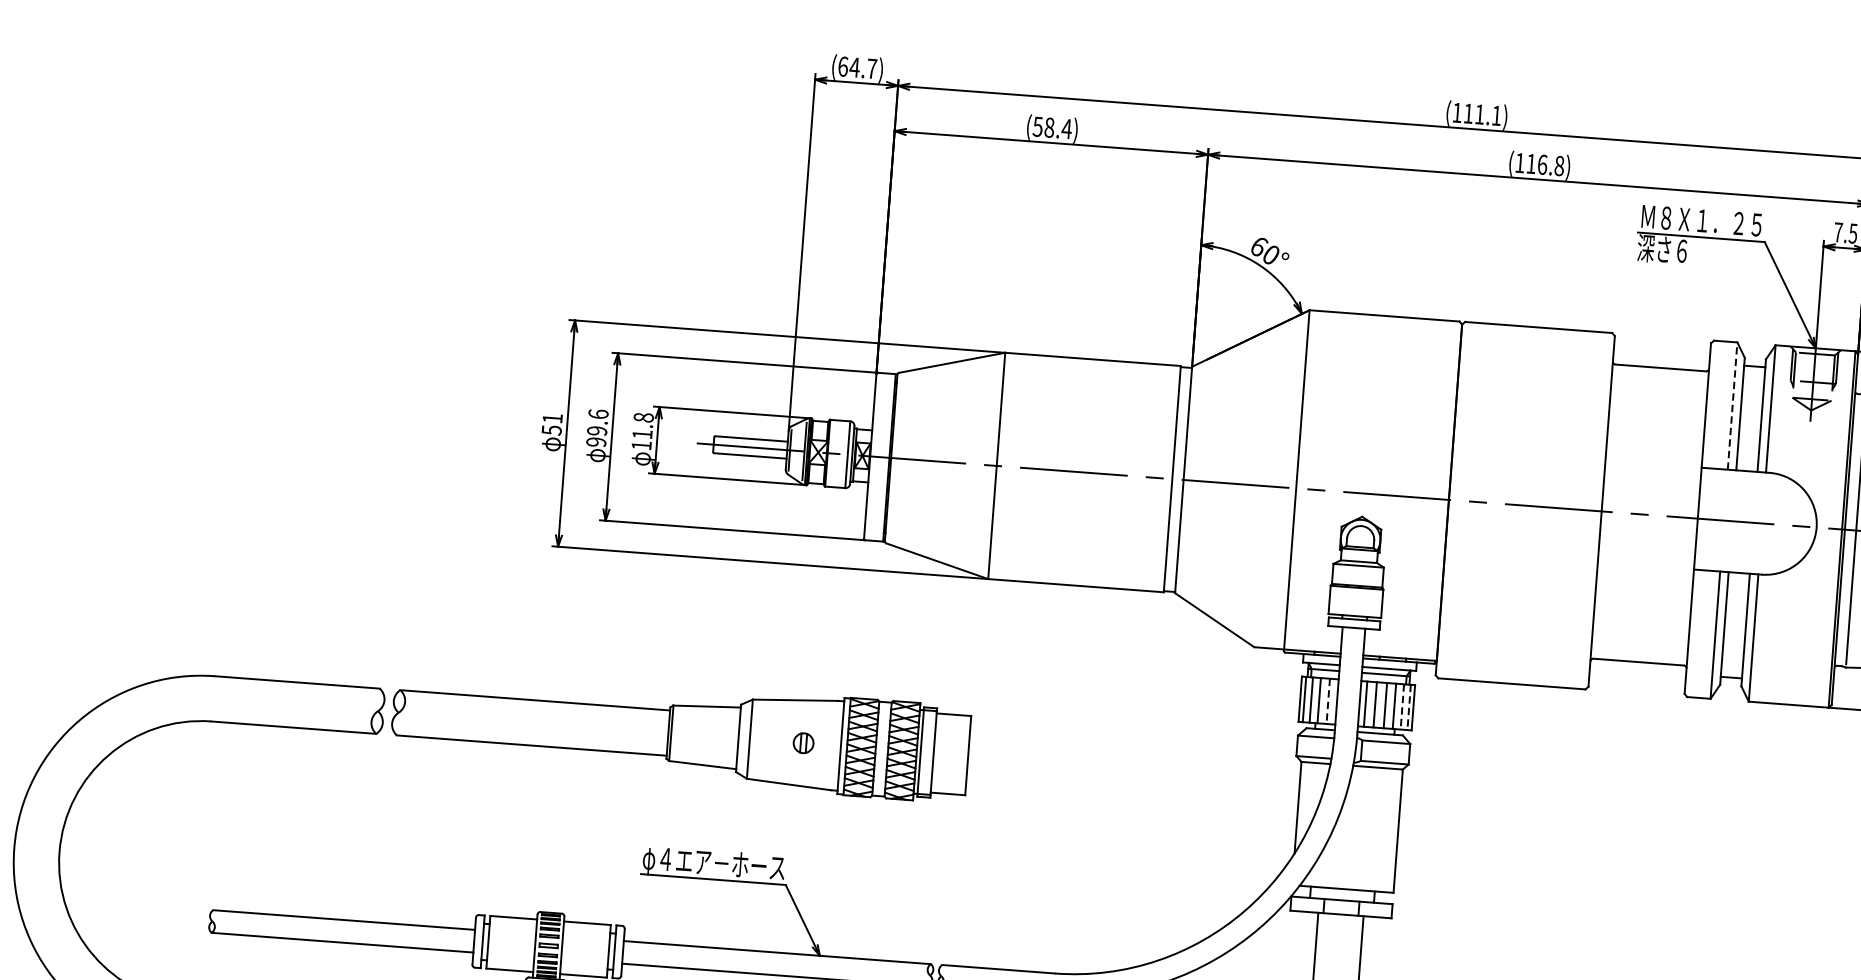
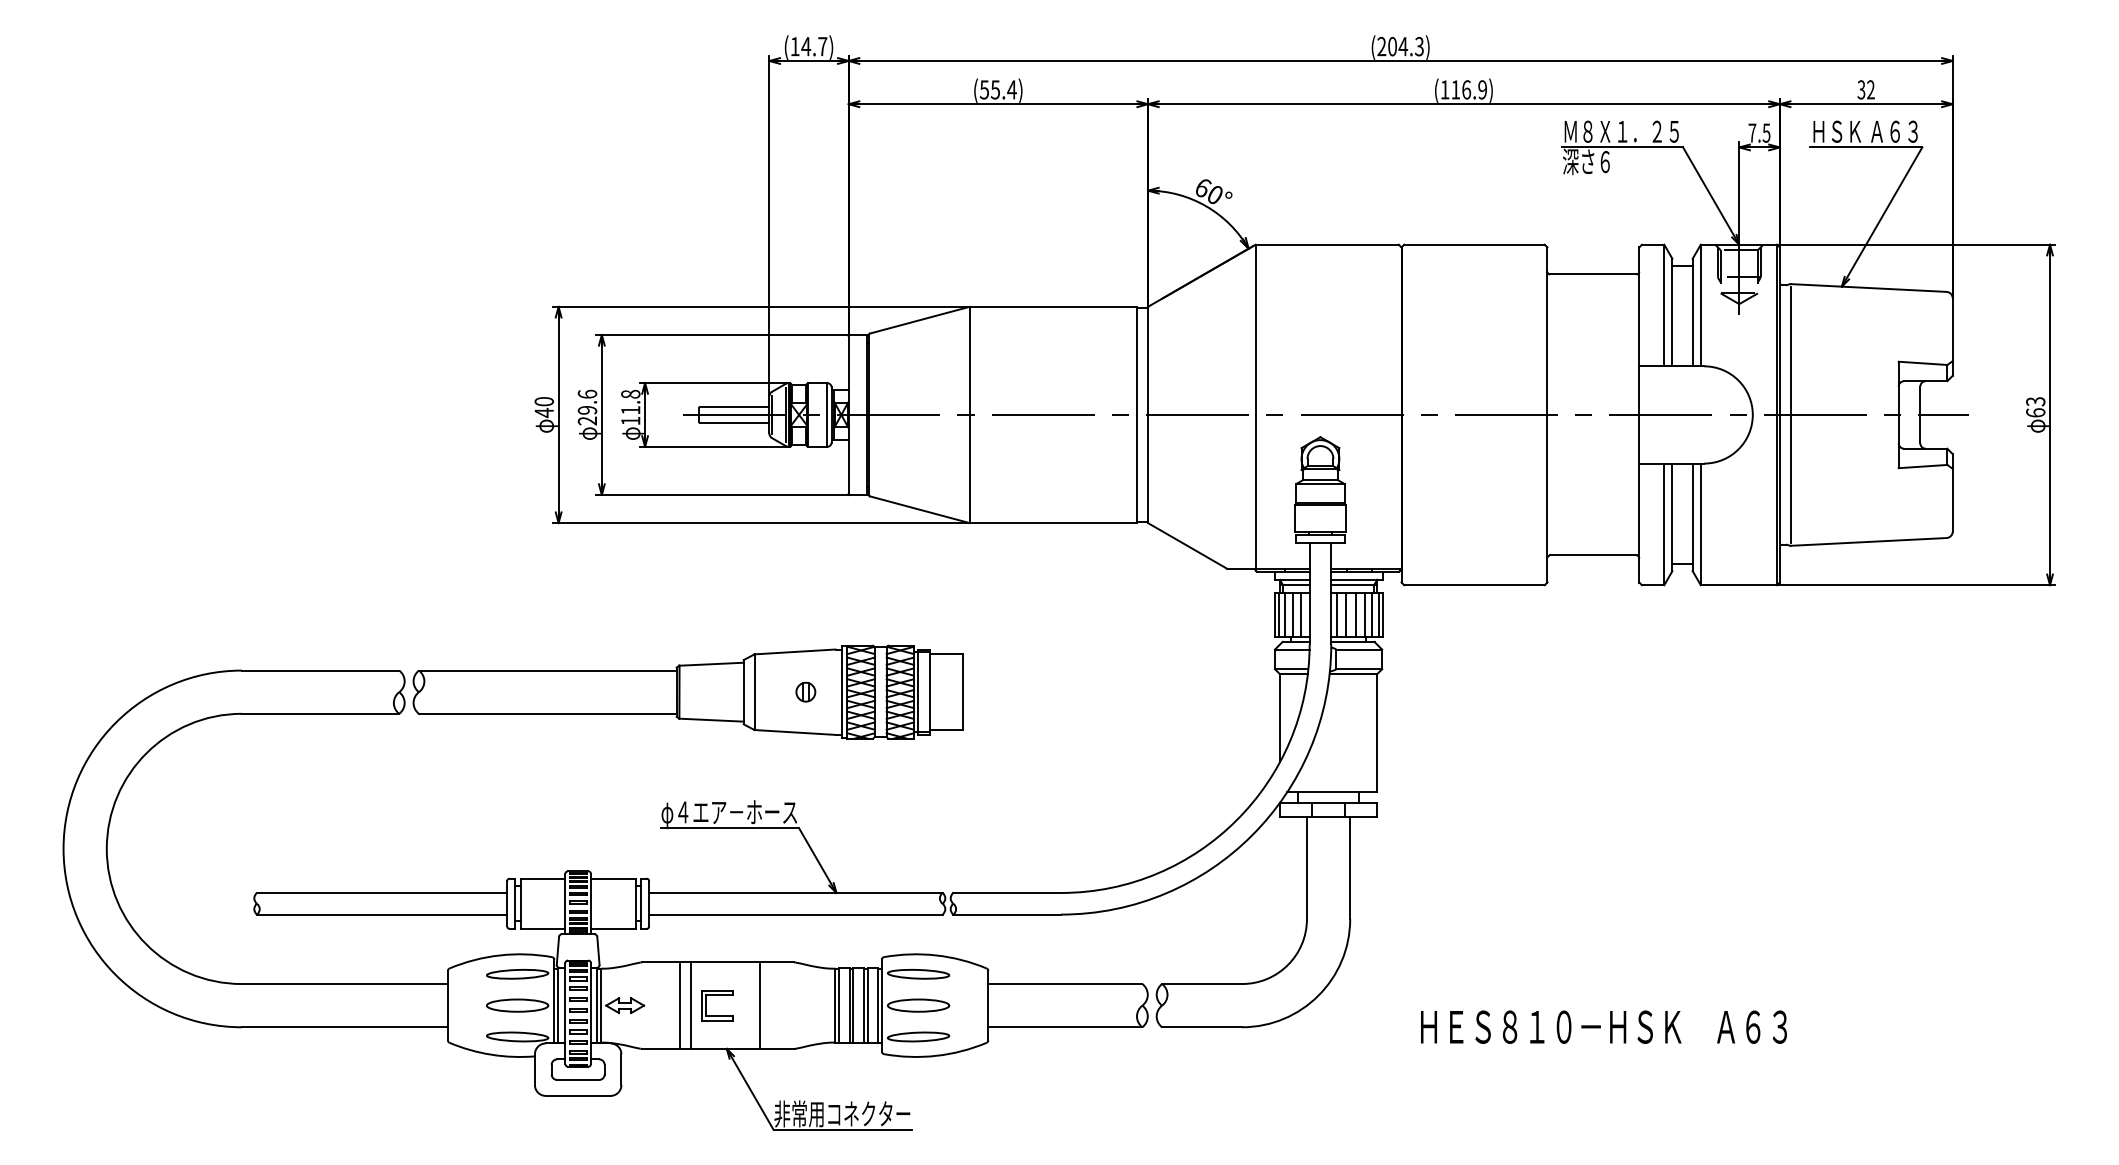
text: (842, 66) -> (794, 46), (64.7) -> (14.7)
text: (1476, 114) -> (1400, 46), (111.1) -> (204.3)
text: (1049, 127) -> (995, 89), (58.4) -> (55.4)
text: (1559, 165) -> (1482, 89), (116.8) -> (116.9)
line: (1732, 406) -> (1664, 305), dashed -> solid
text: (551, 424) -> (543, 407), 51 -> 40
text: (596, 441) -> (587, 420), 99.6 -> 29.6
line: (1328, 700) -> (1301, 614), dashed -> solid
line: (1402, 706) -> (1372, 614), dashed -> solid
line: (1409, 706) -> (1378, 614), dashed -> solid

